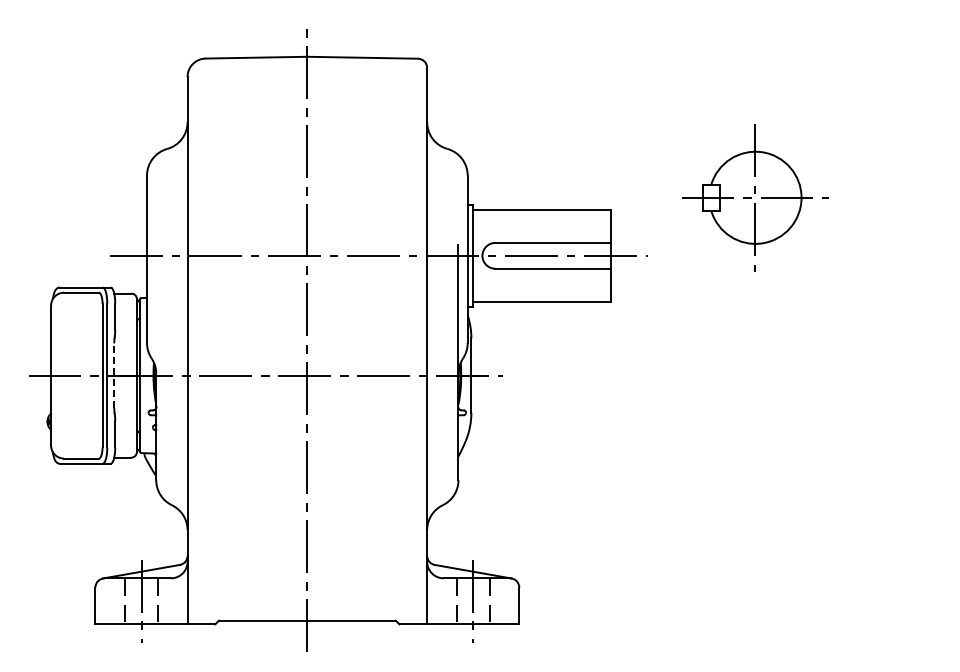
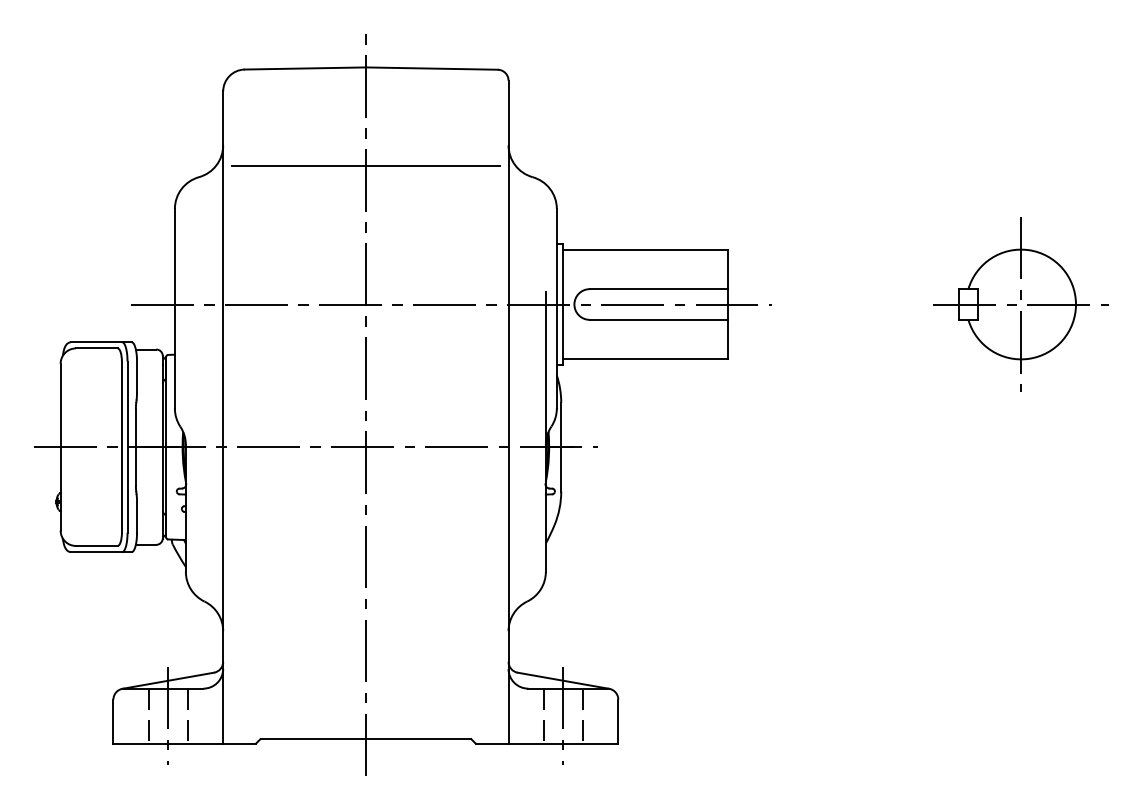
line: (307, 139) -> (366, 165), added
part: (755, 197) -> (1021, 304), moved
line: (114, 375) -> (136, 447), dashed -> solid

